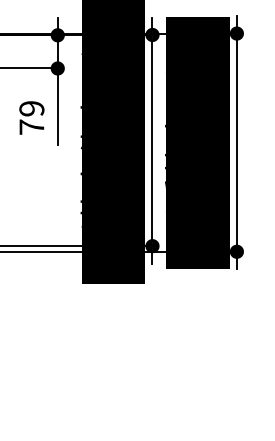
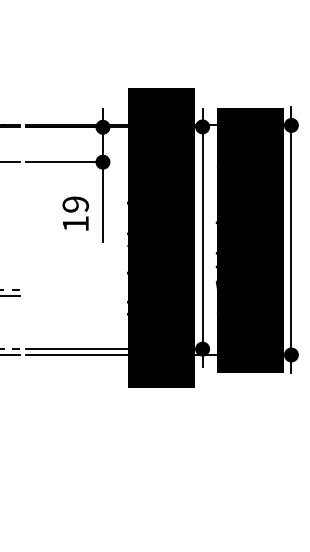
text: (31, 126) -> (75, 223), 79 -> 19

